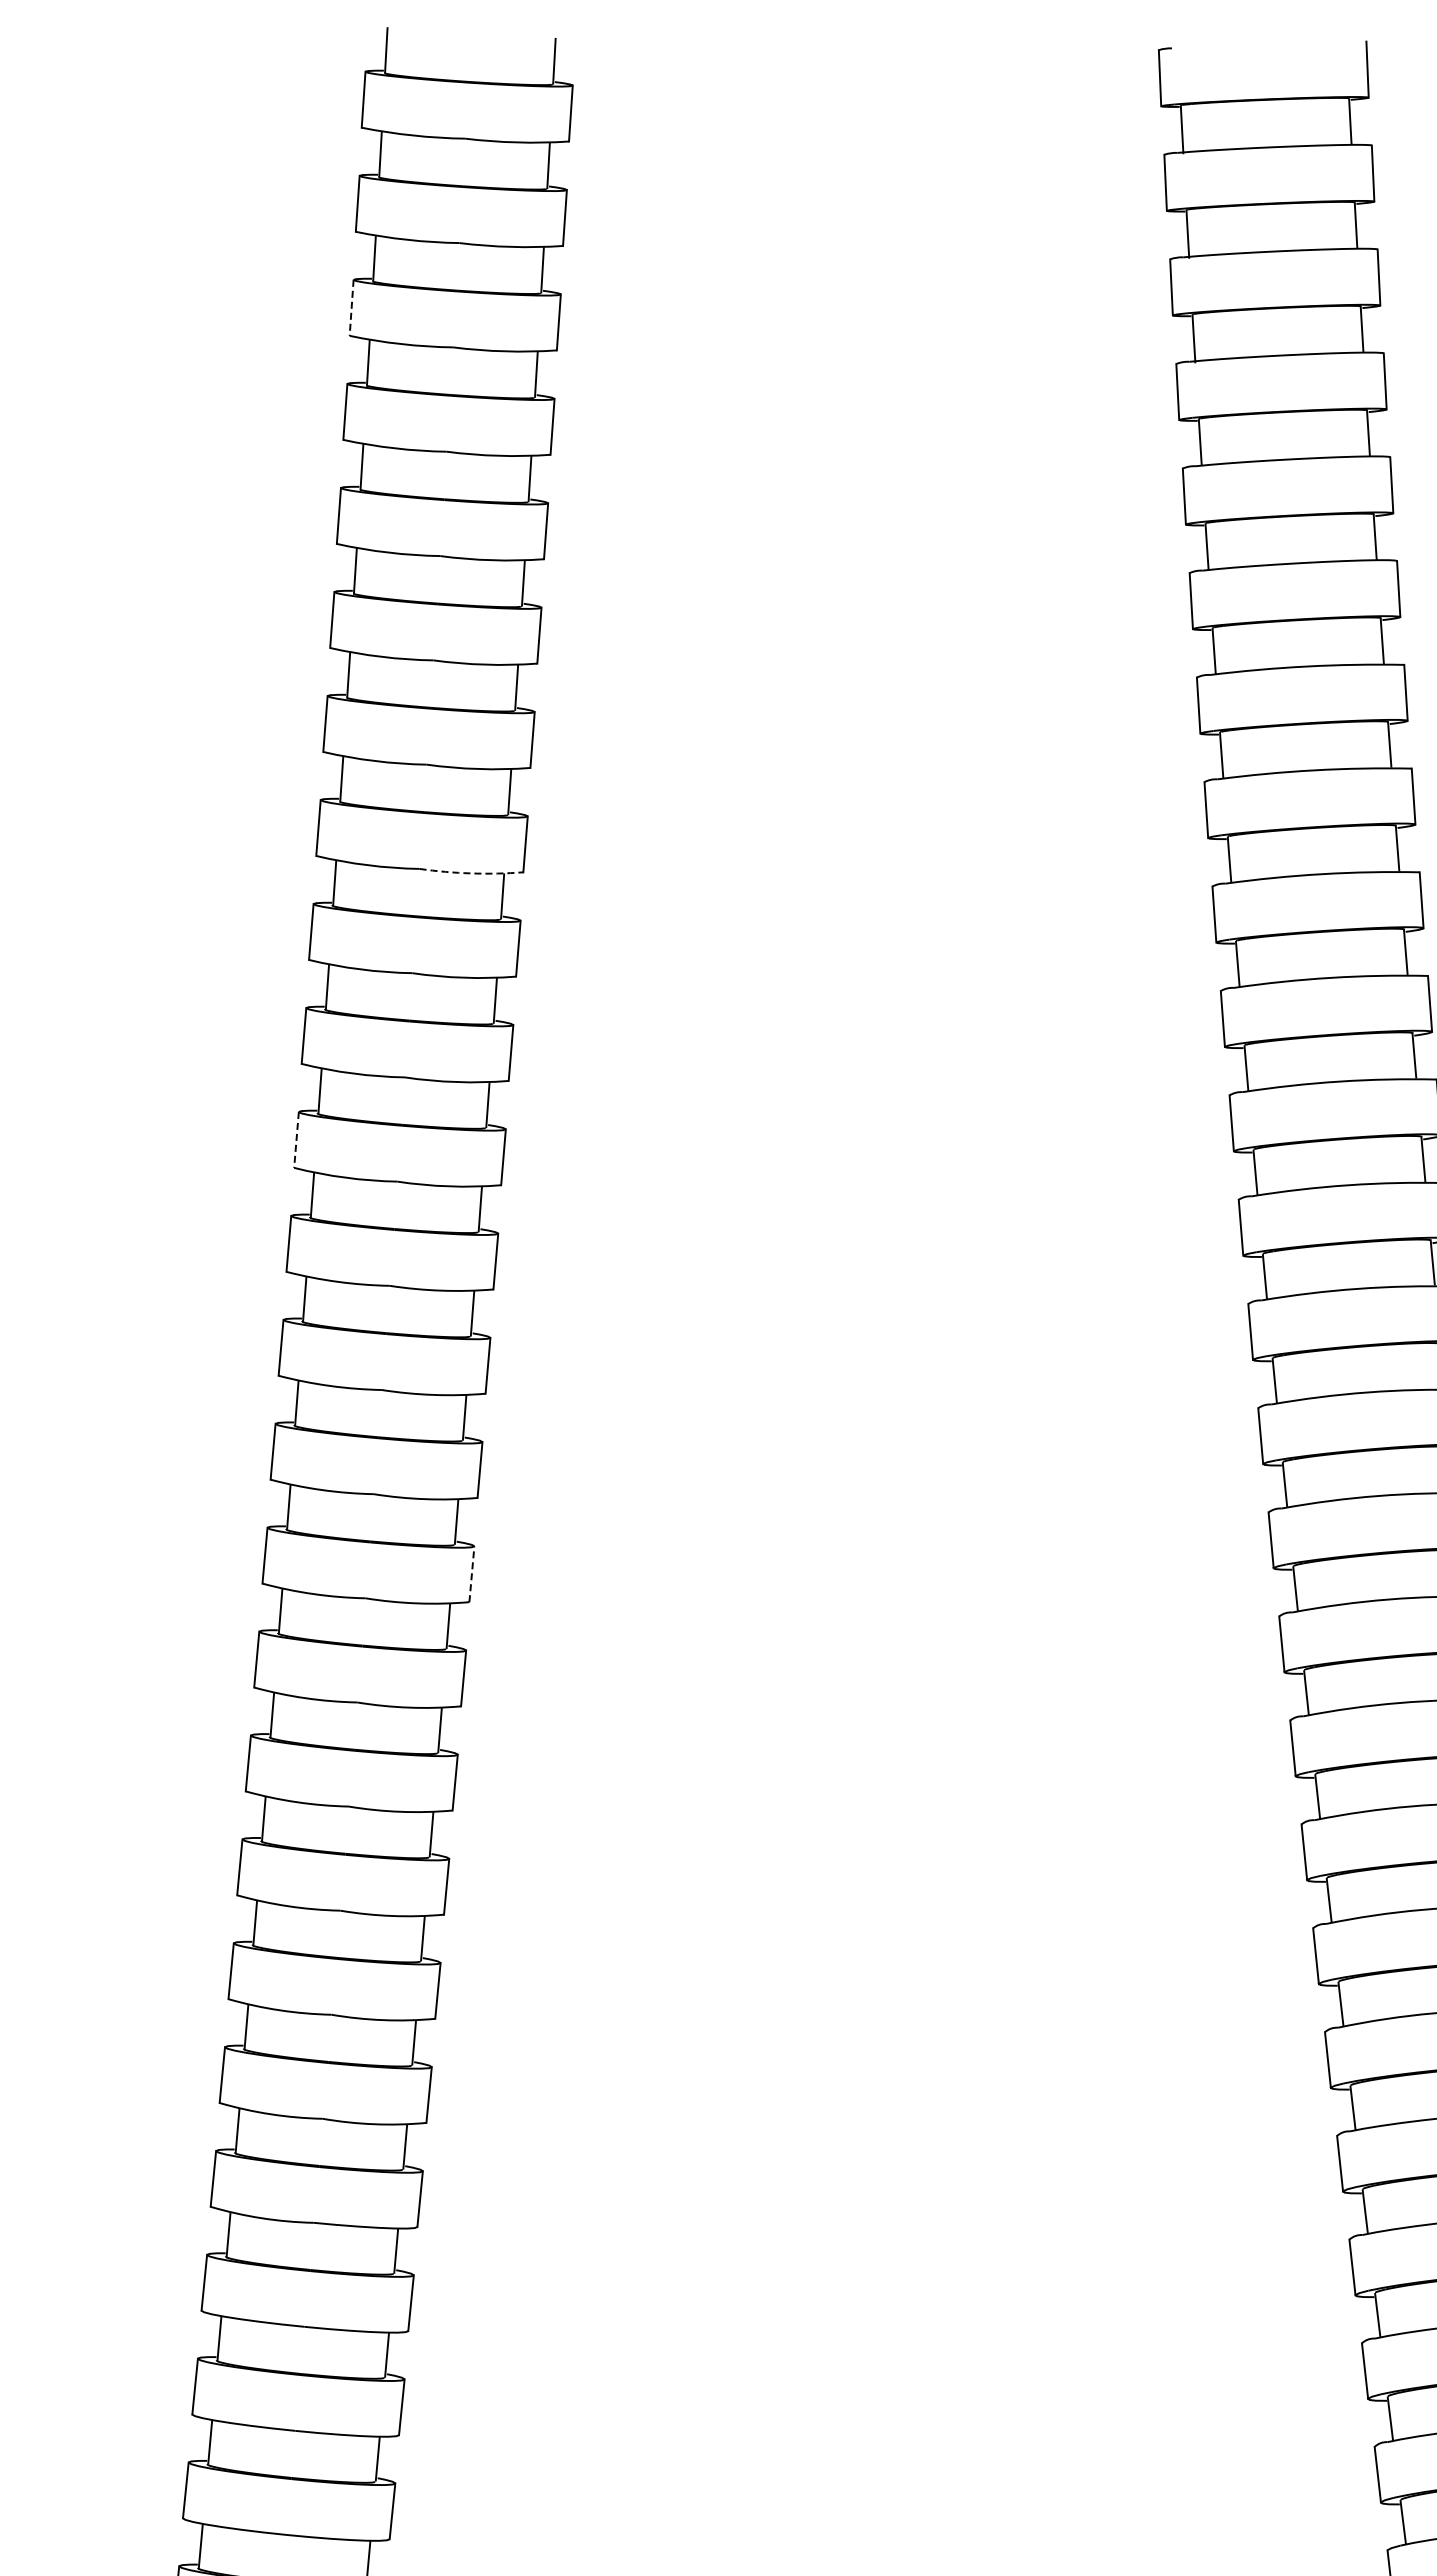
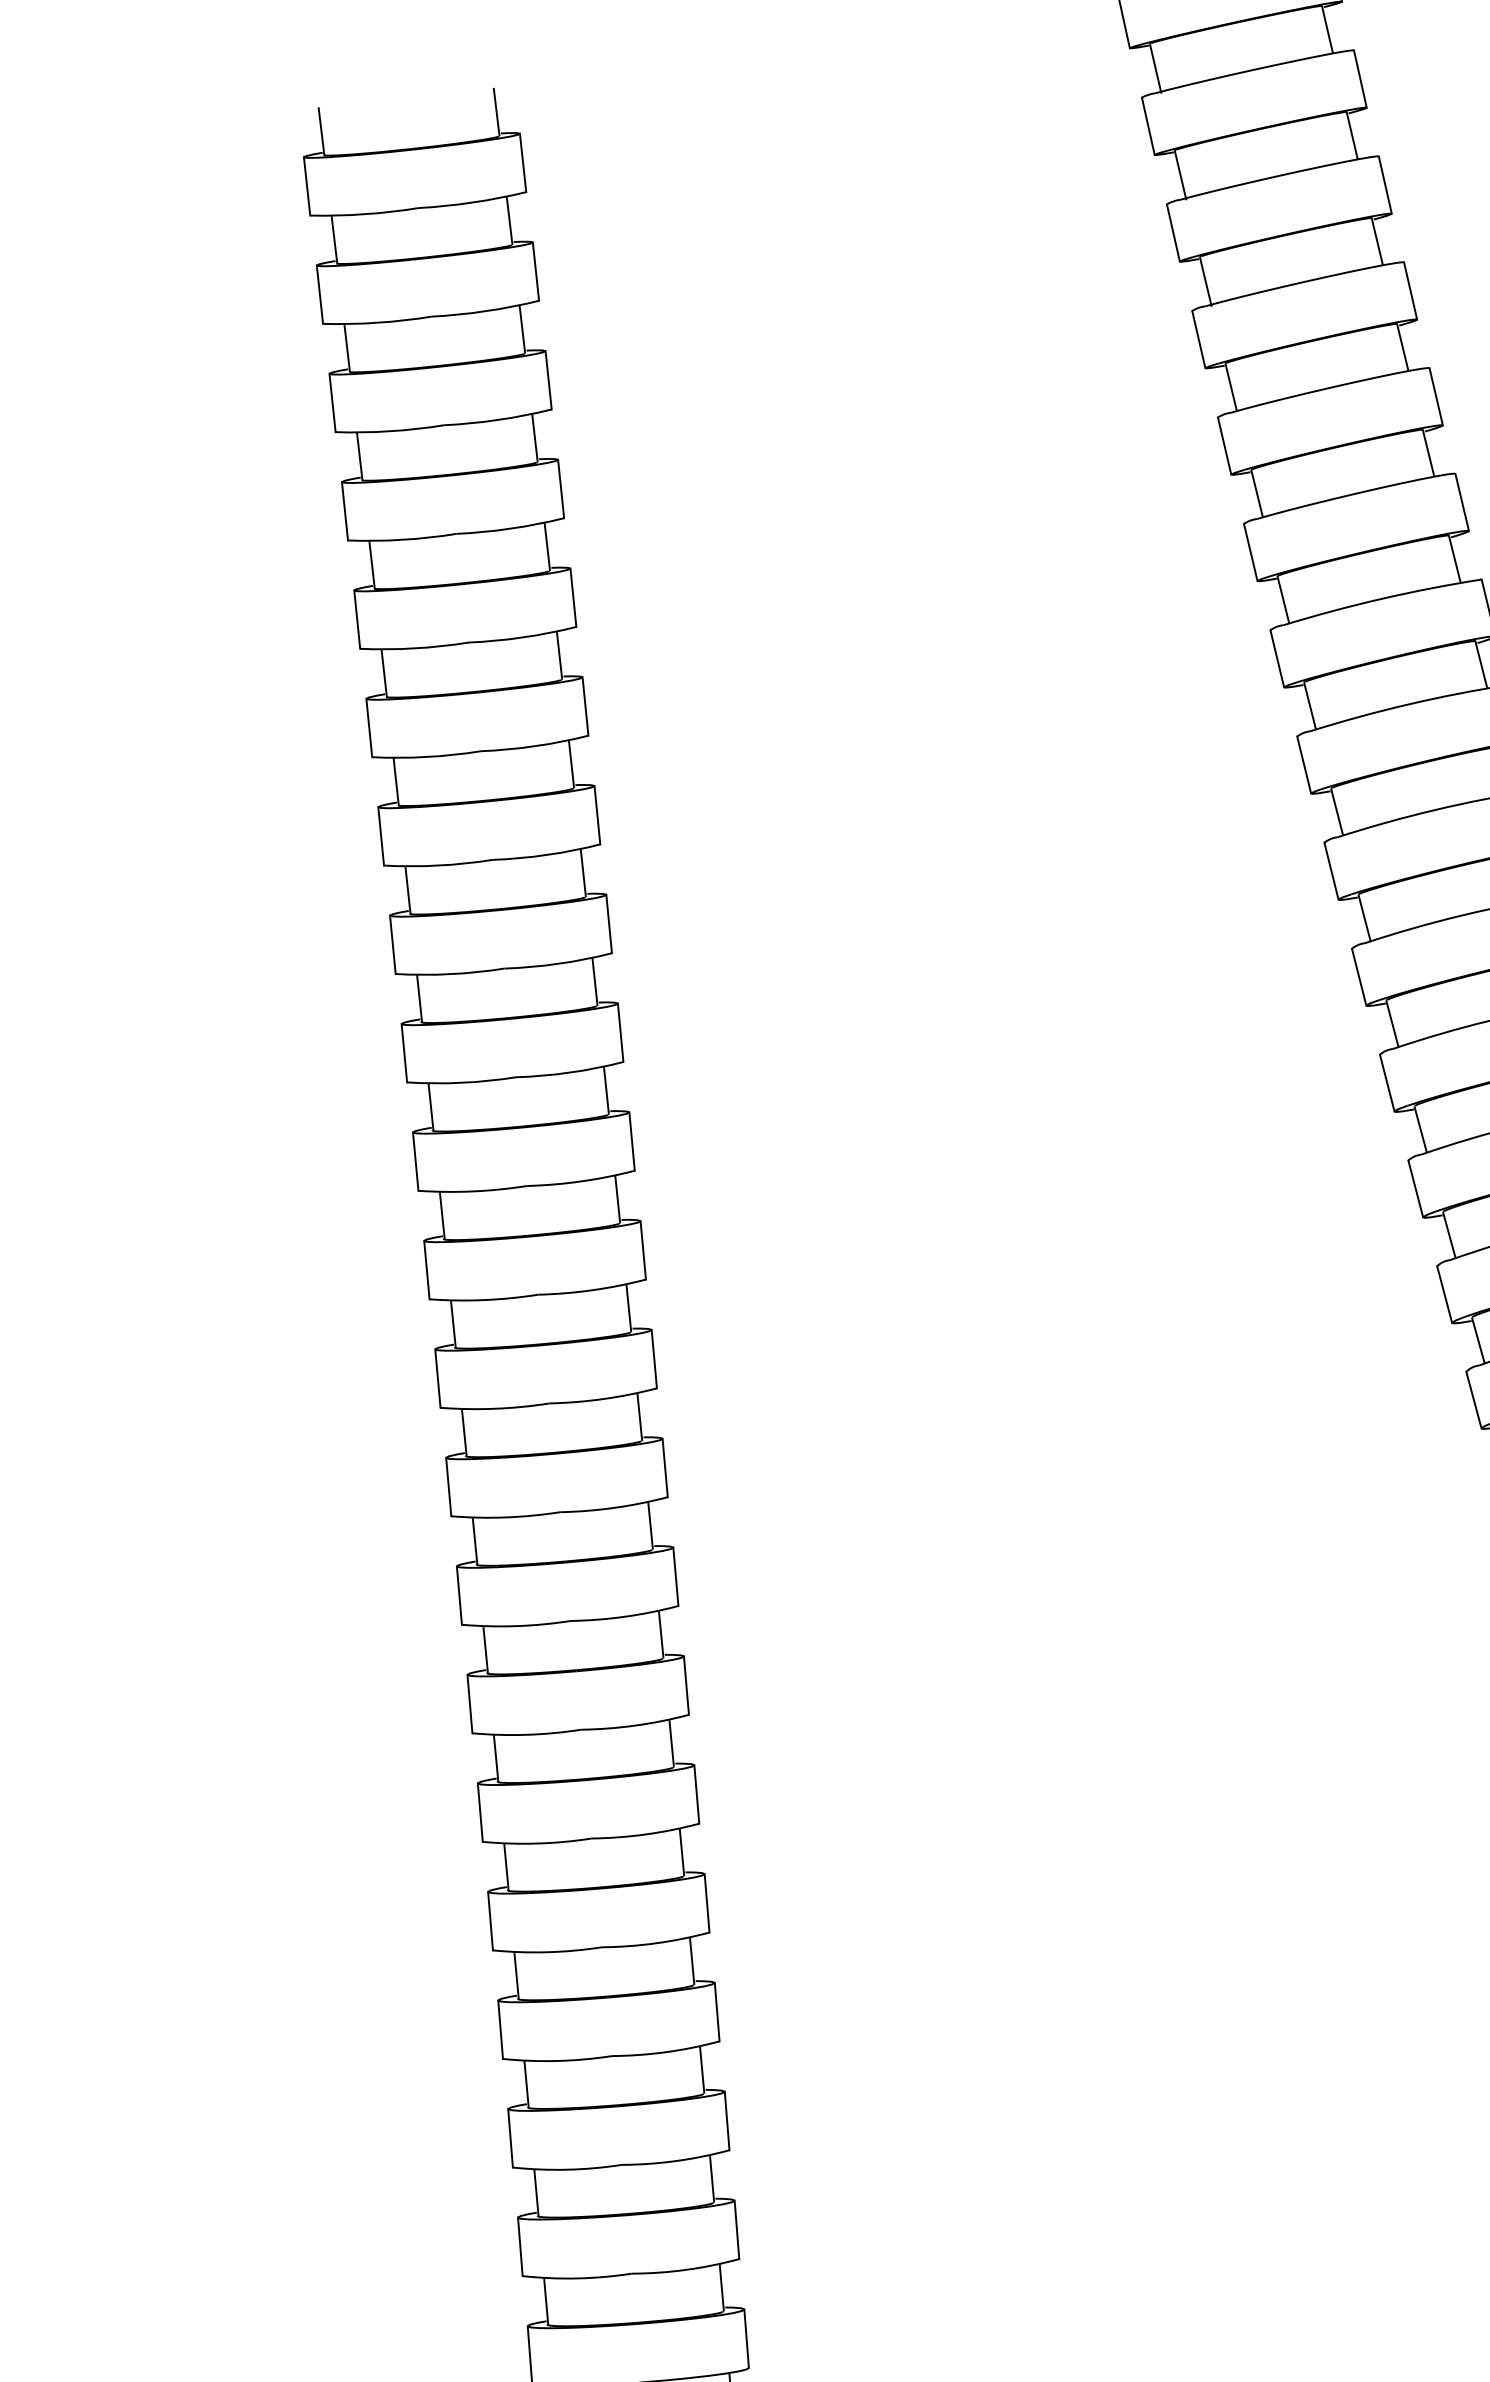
line: (351, 308) -> (332, 403), dashed -> solid
arc: (471, 873) -> (558, 963), dashed -> solid
line: (296, 1140) -> (426, 1270), dashed -> solid
line: (471, 1573) -> (685, 1684), dashed -> solid

